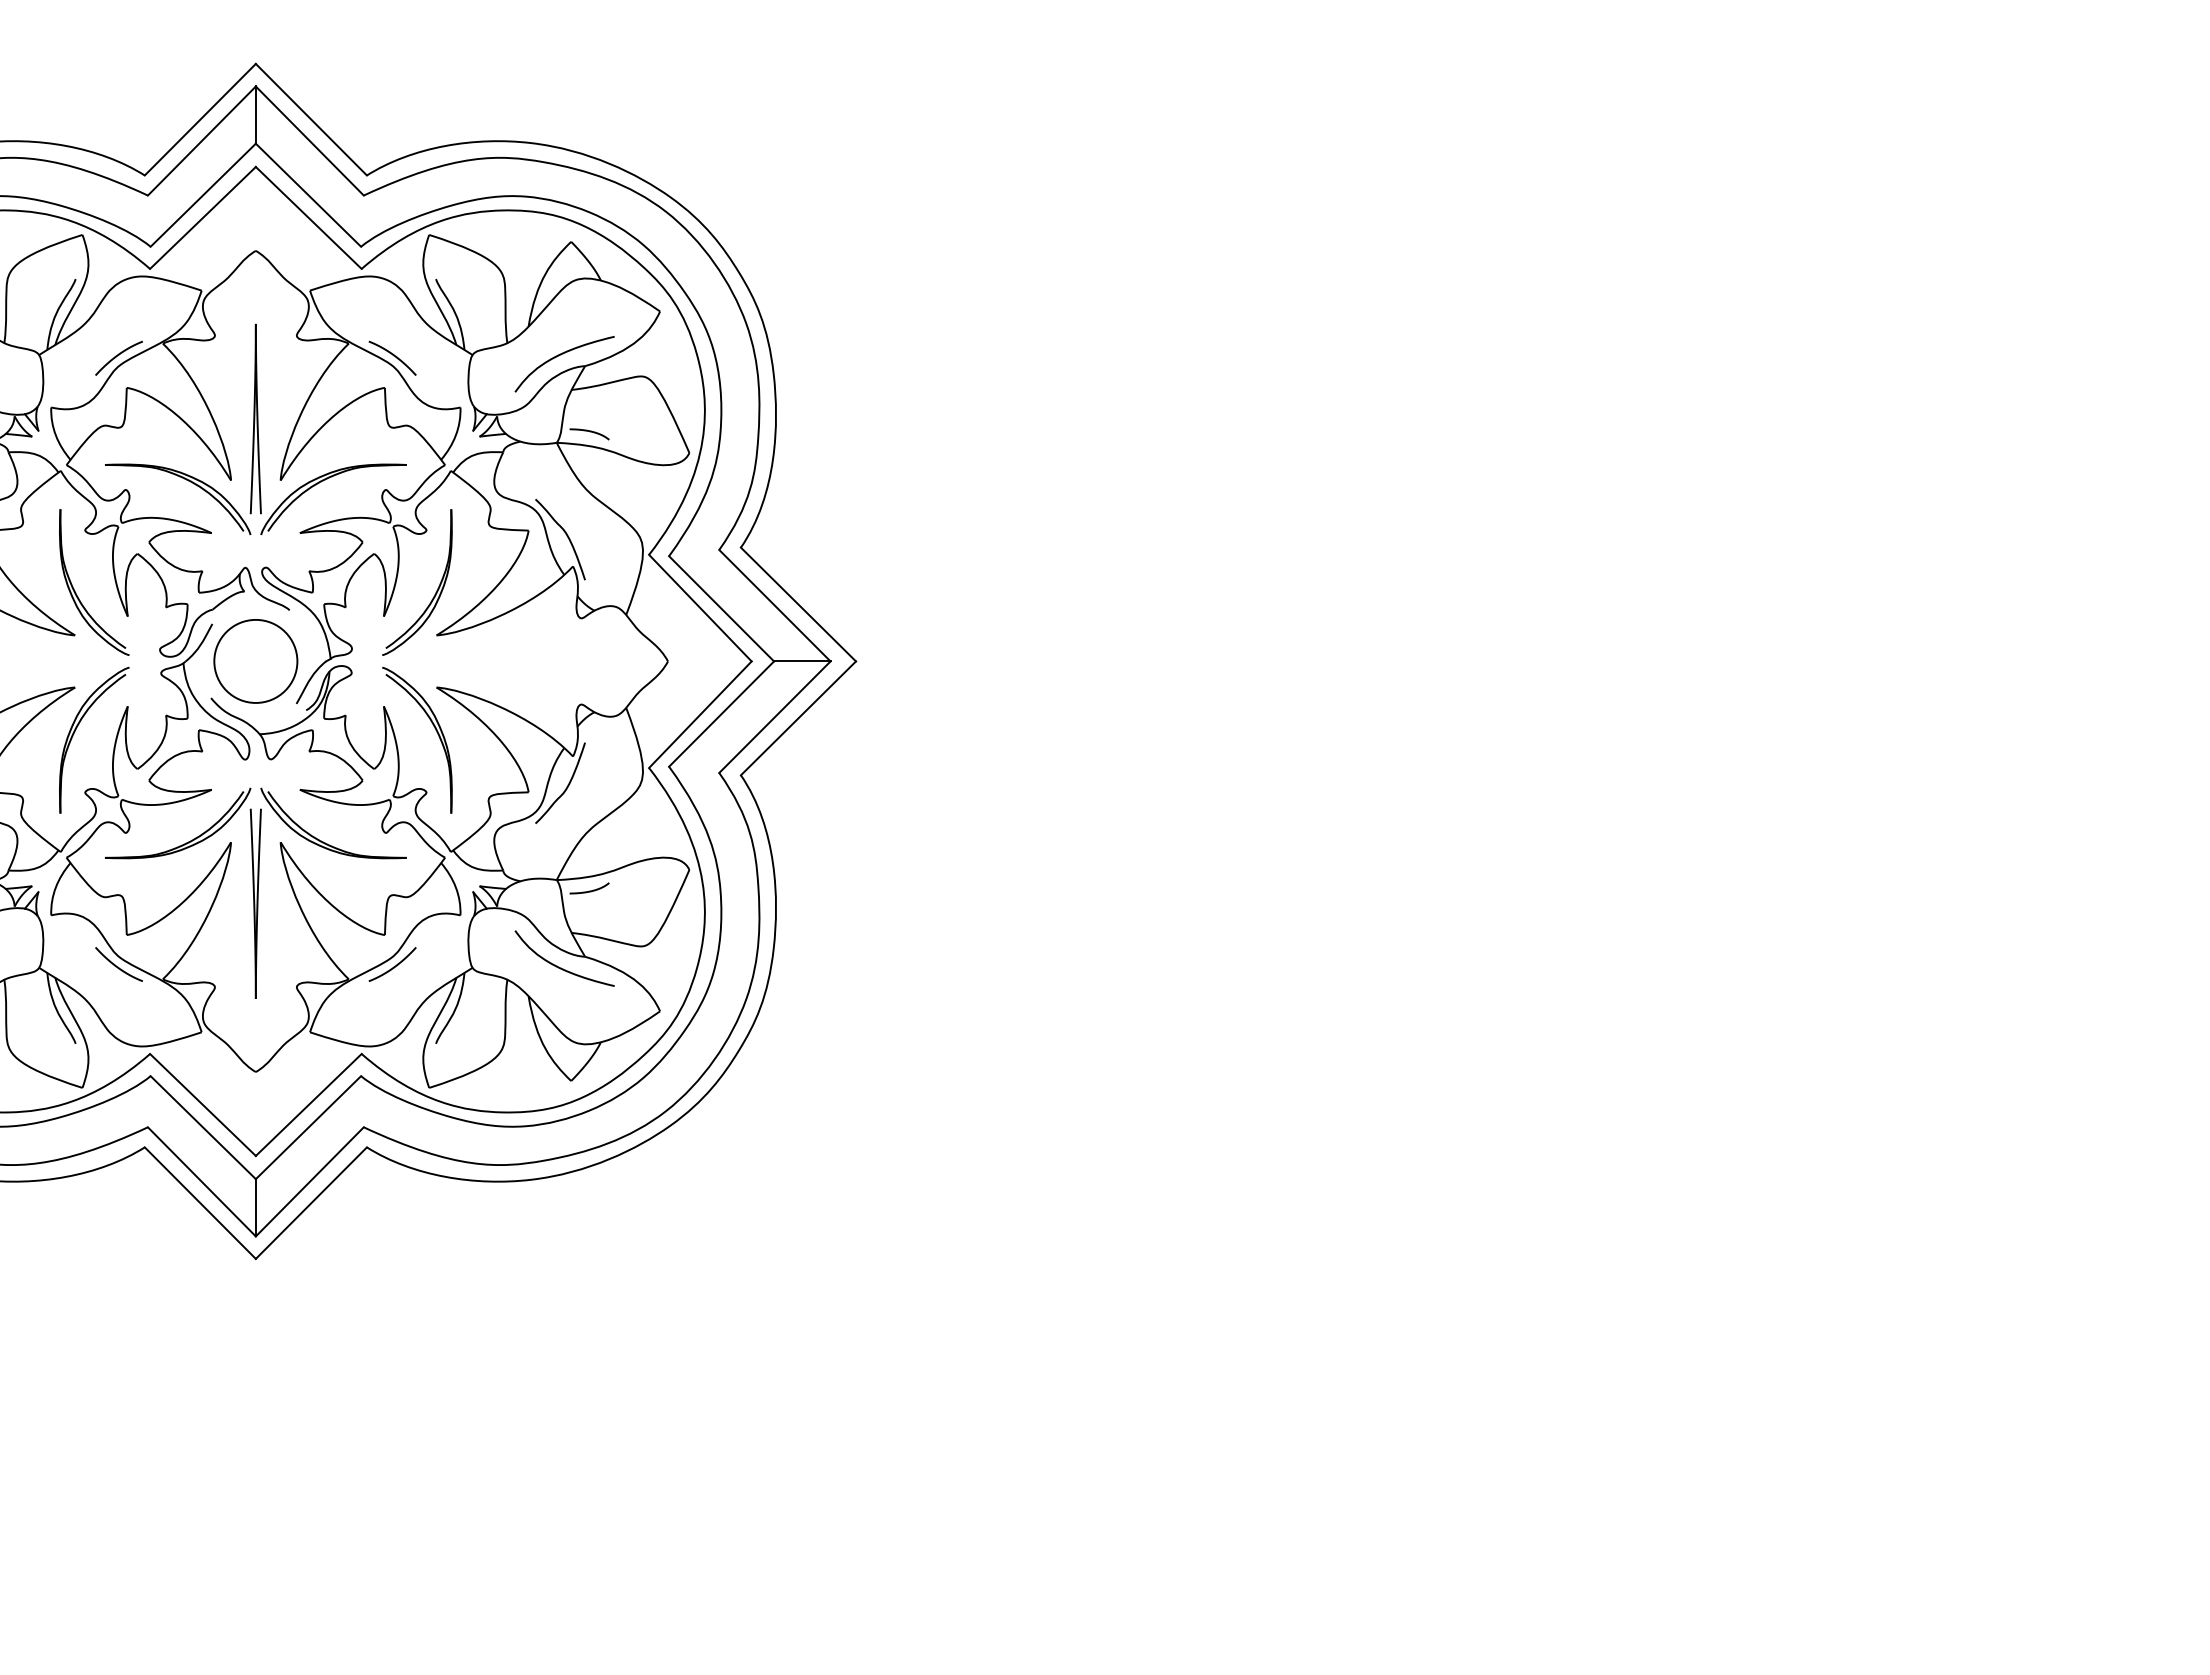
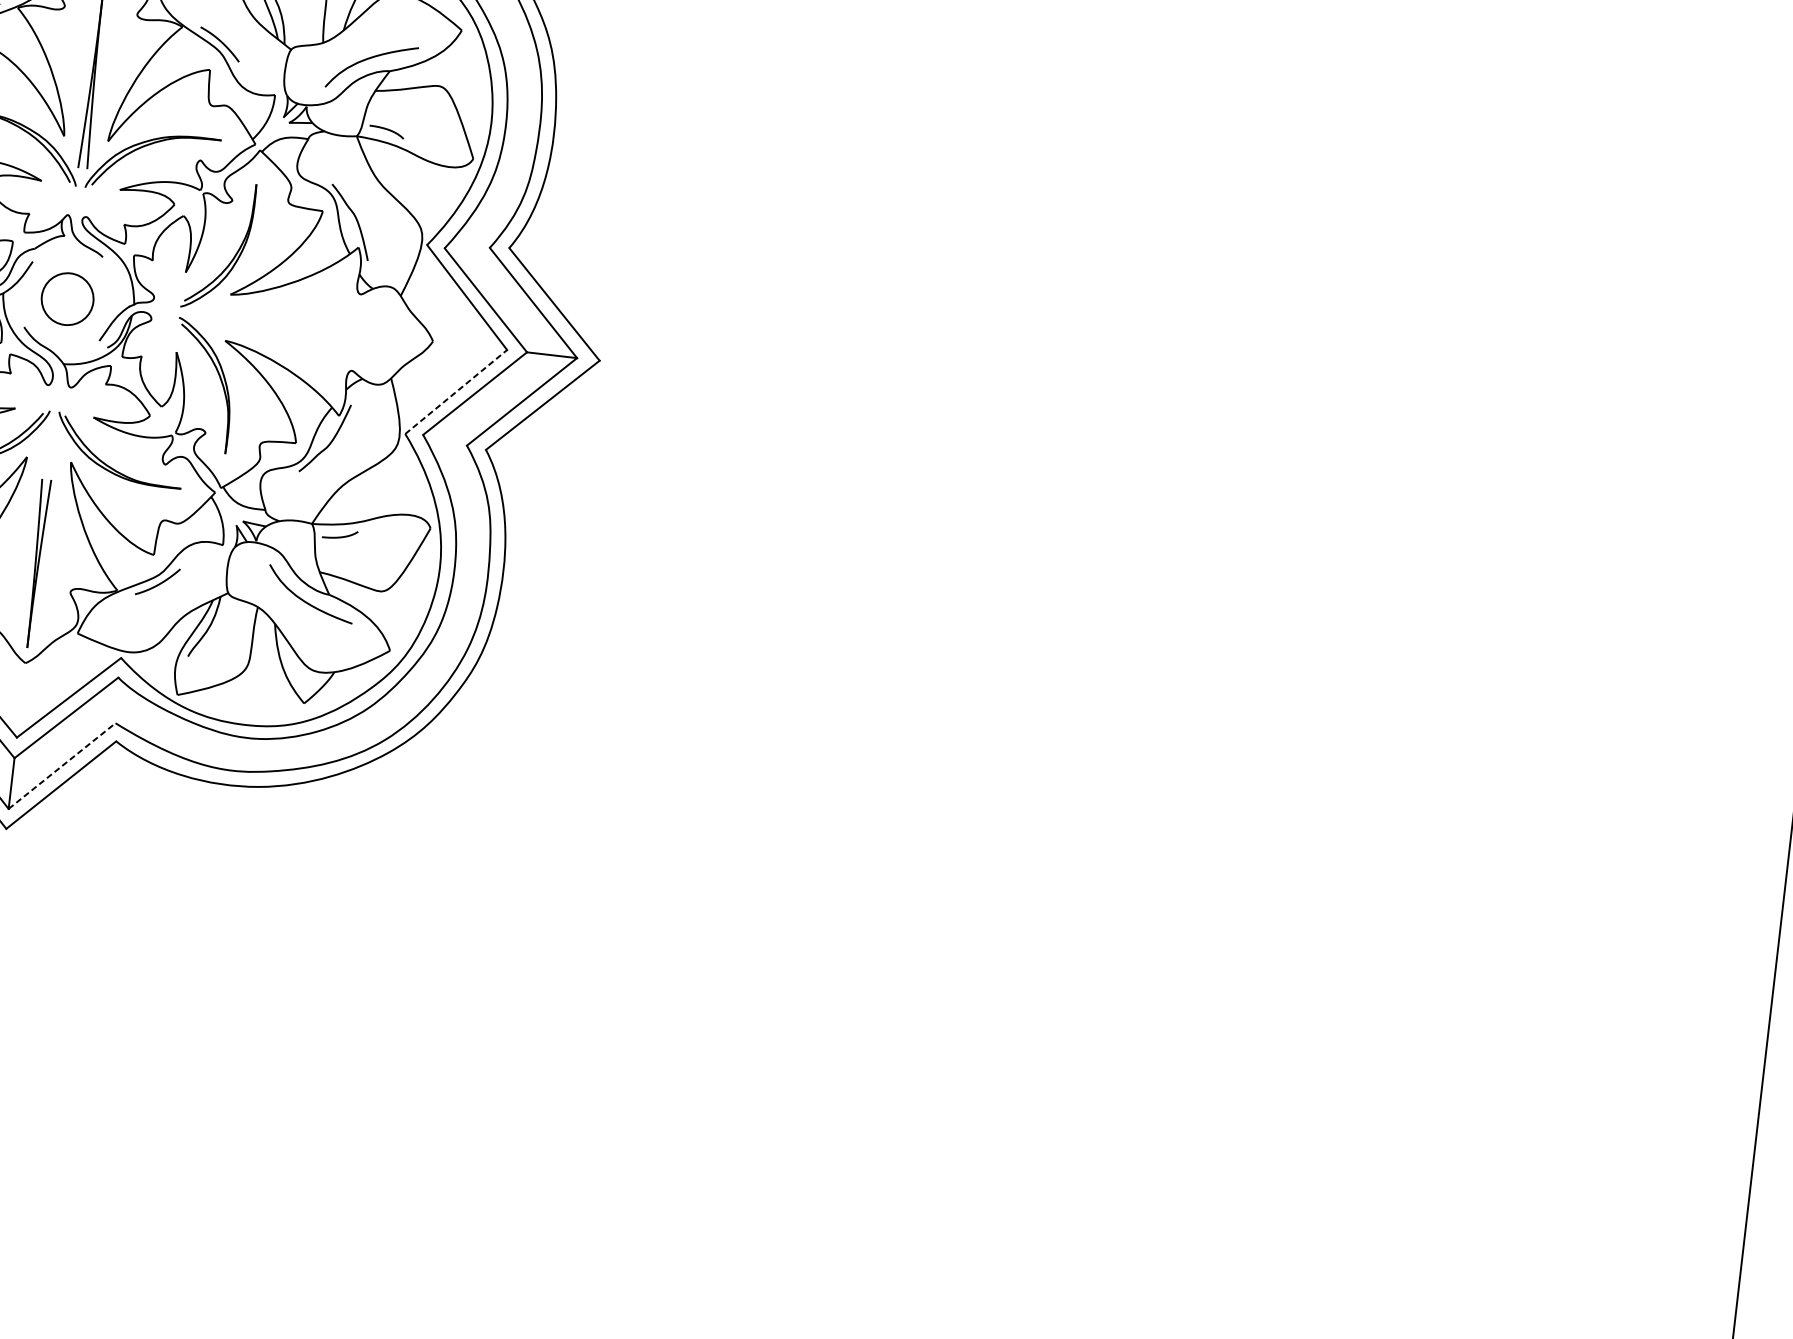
circle: (255, 660) -> (67, 298), size x0.7
line: (700, 714) -> (456, 391), solid -> dashed
part: (255, 903) -> (36, 563), moved
line: (309, 1181) -> (61, 765), solid -> dashed

